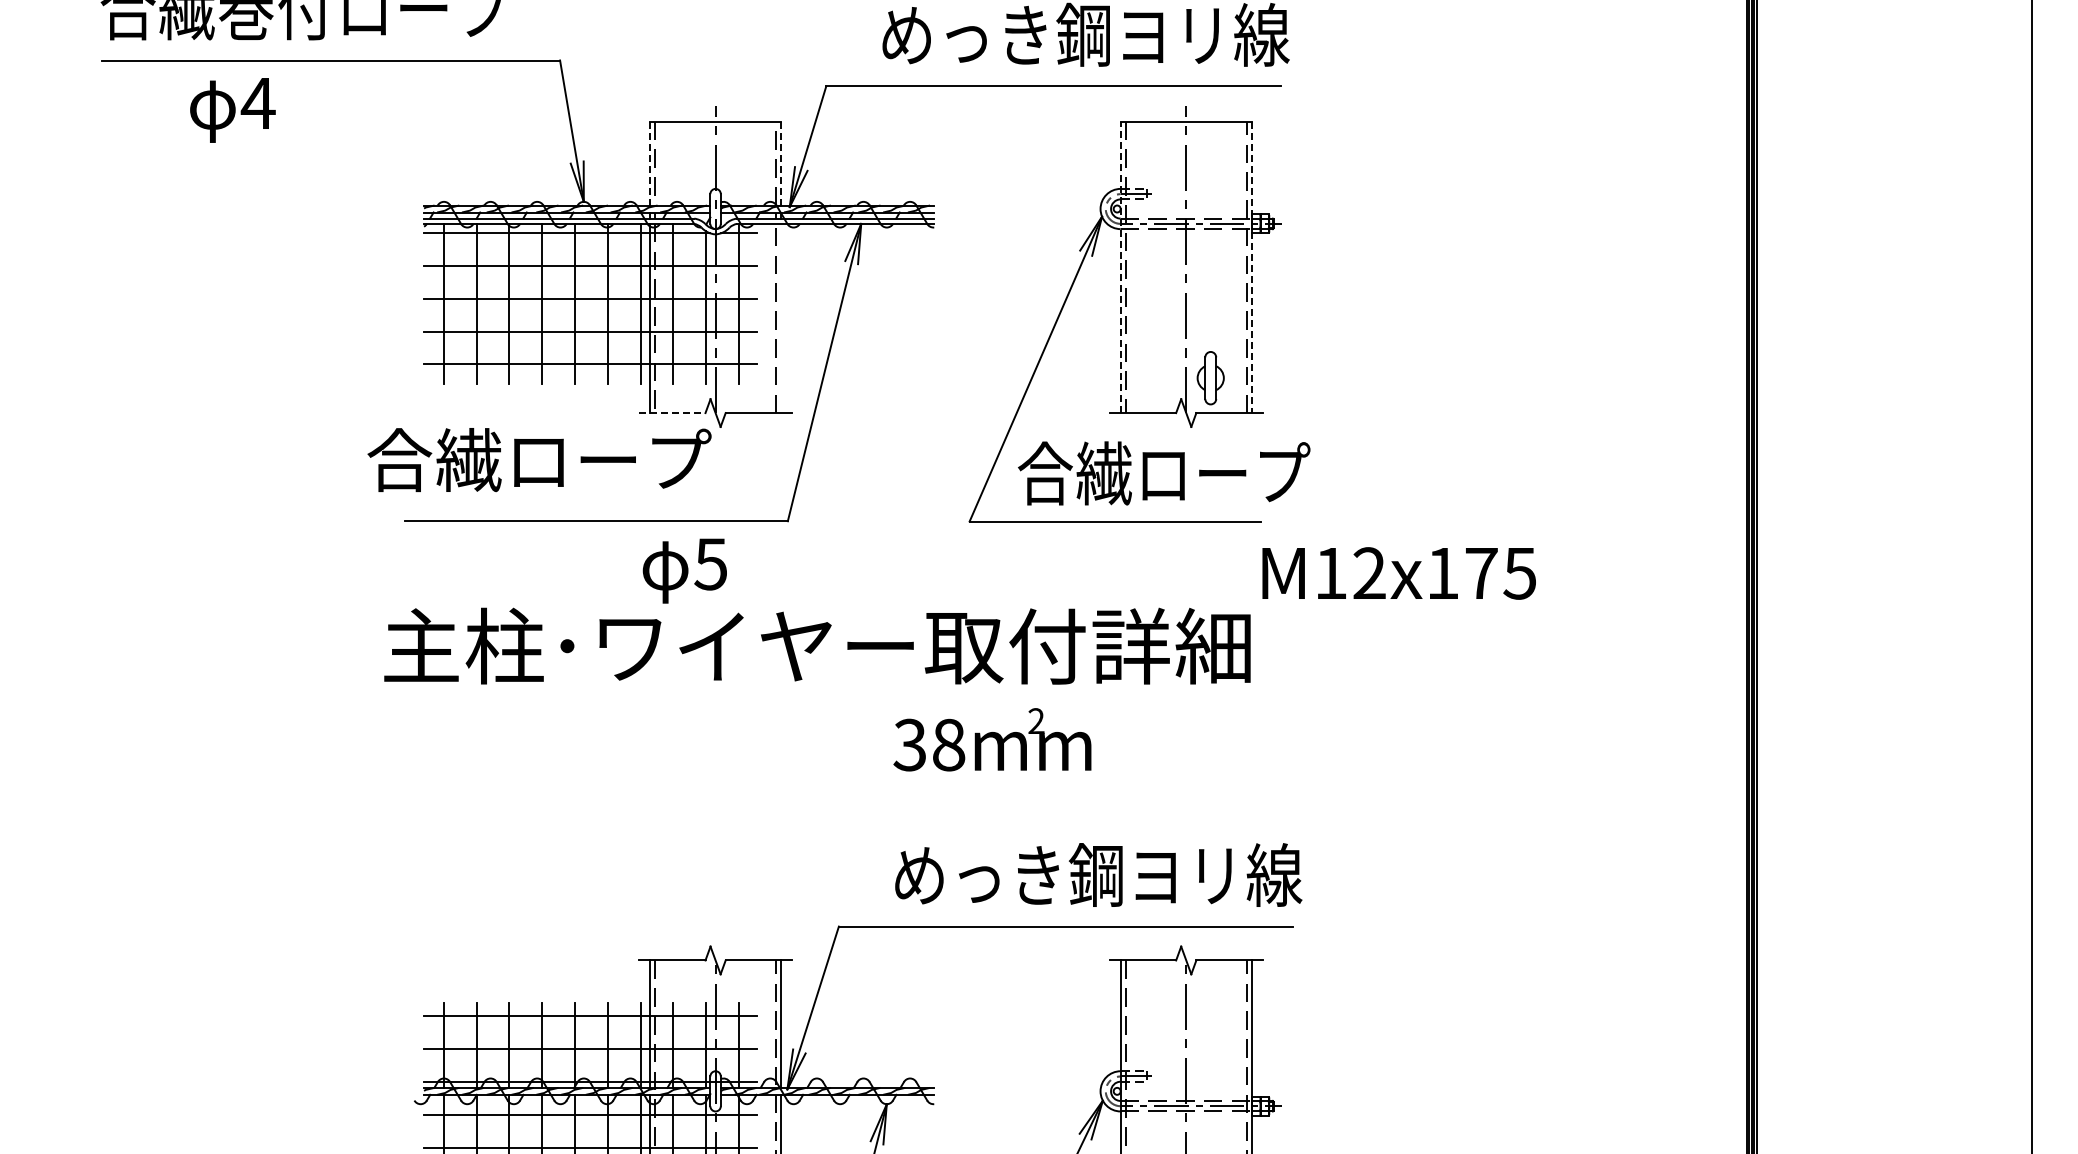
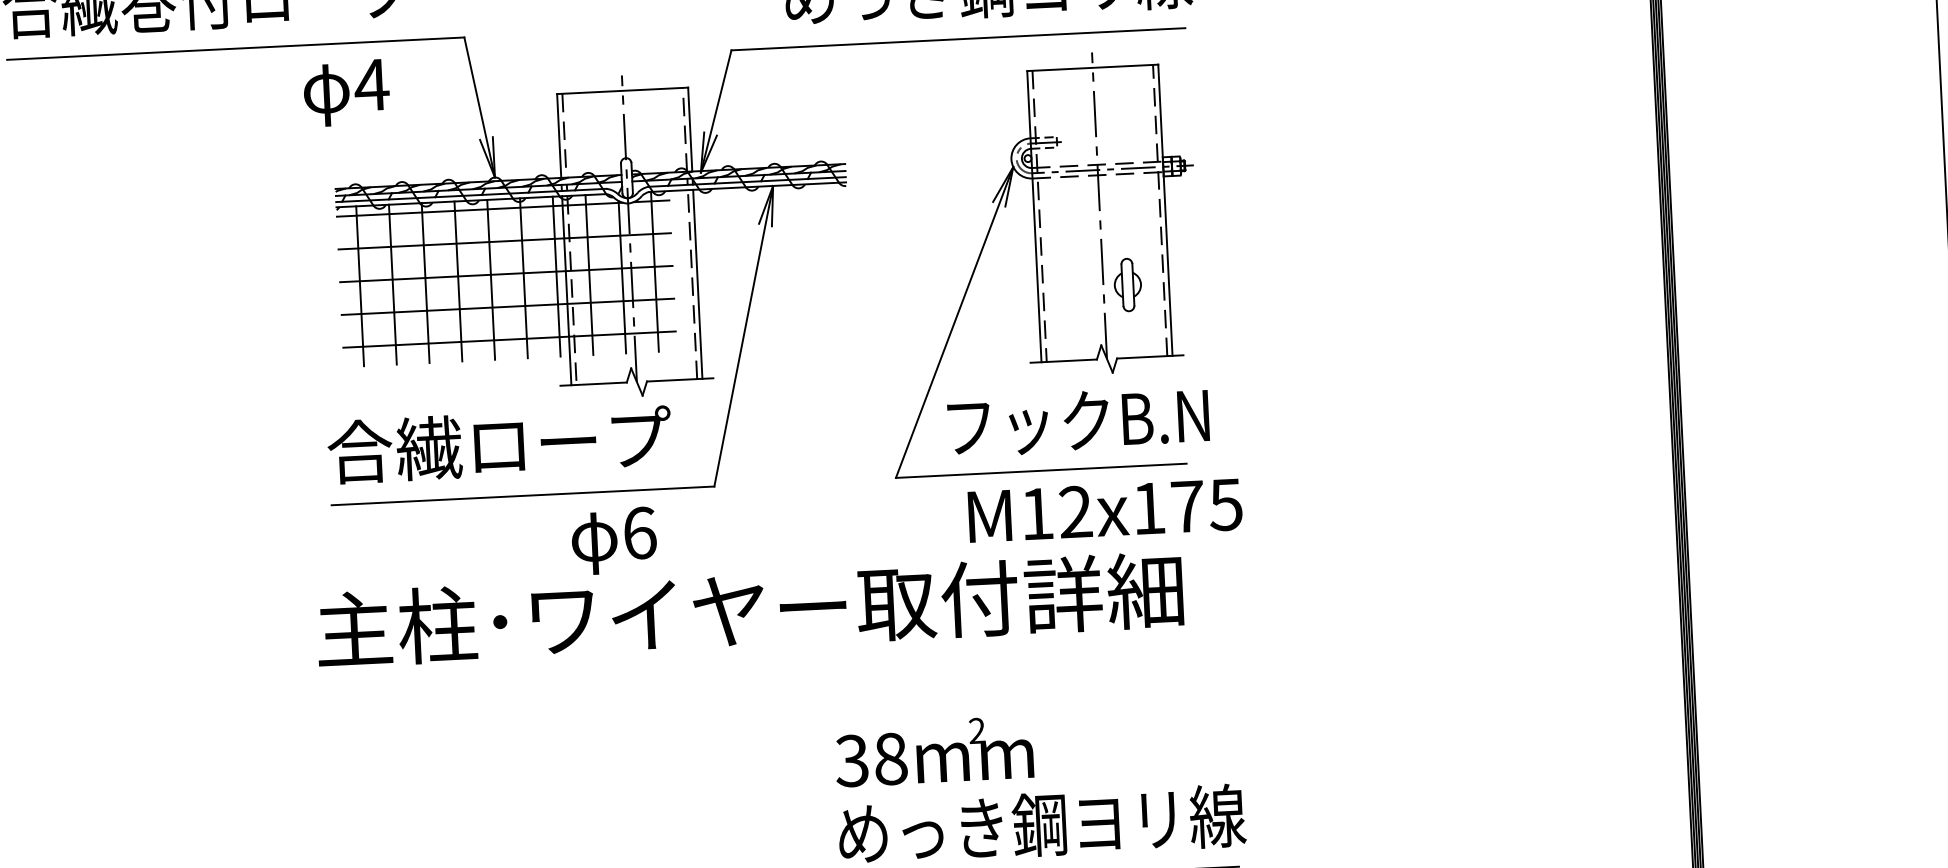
text: (232, 110) -> (346, 93), moved
line: (650, 163) -> (559, 135), dashed -> solid
line: (781, 163) -> (690, 129), dashed -> solid
line: (1120, 267) -> (1034, 216), dashed -> solid
line: (1251, 267) -> (1165, 210), dashed -> solid
line: (781, 318) -> (698, 284), added
part: (1210, 378) -> (1127, 285), moved
line: (672, 413) -> (593, 384), dashed -> solid
text: (539, 460) -> (499, 445), moved
text: (1164, 473) -> (1088, 420), 合繊ロープ -> フックB.N
text: (710, 563) -> (639, 532), 5 -> 6
text: (1398, 573) -> (1104, 510), moved
text: (992, 739) -> (934, 751), moved

